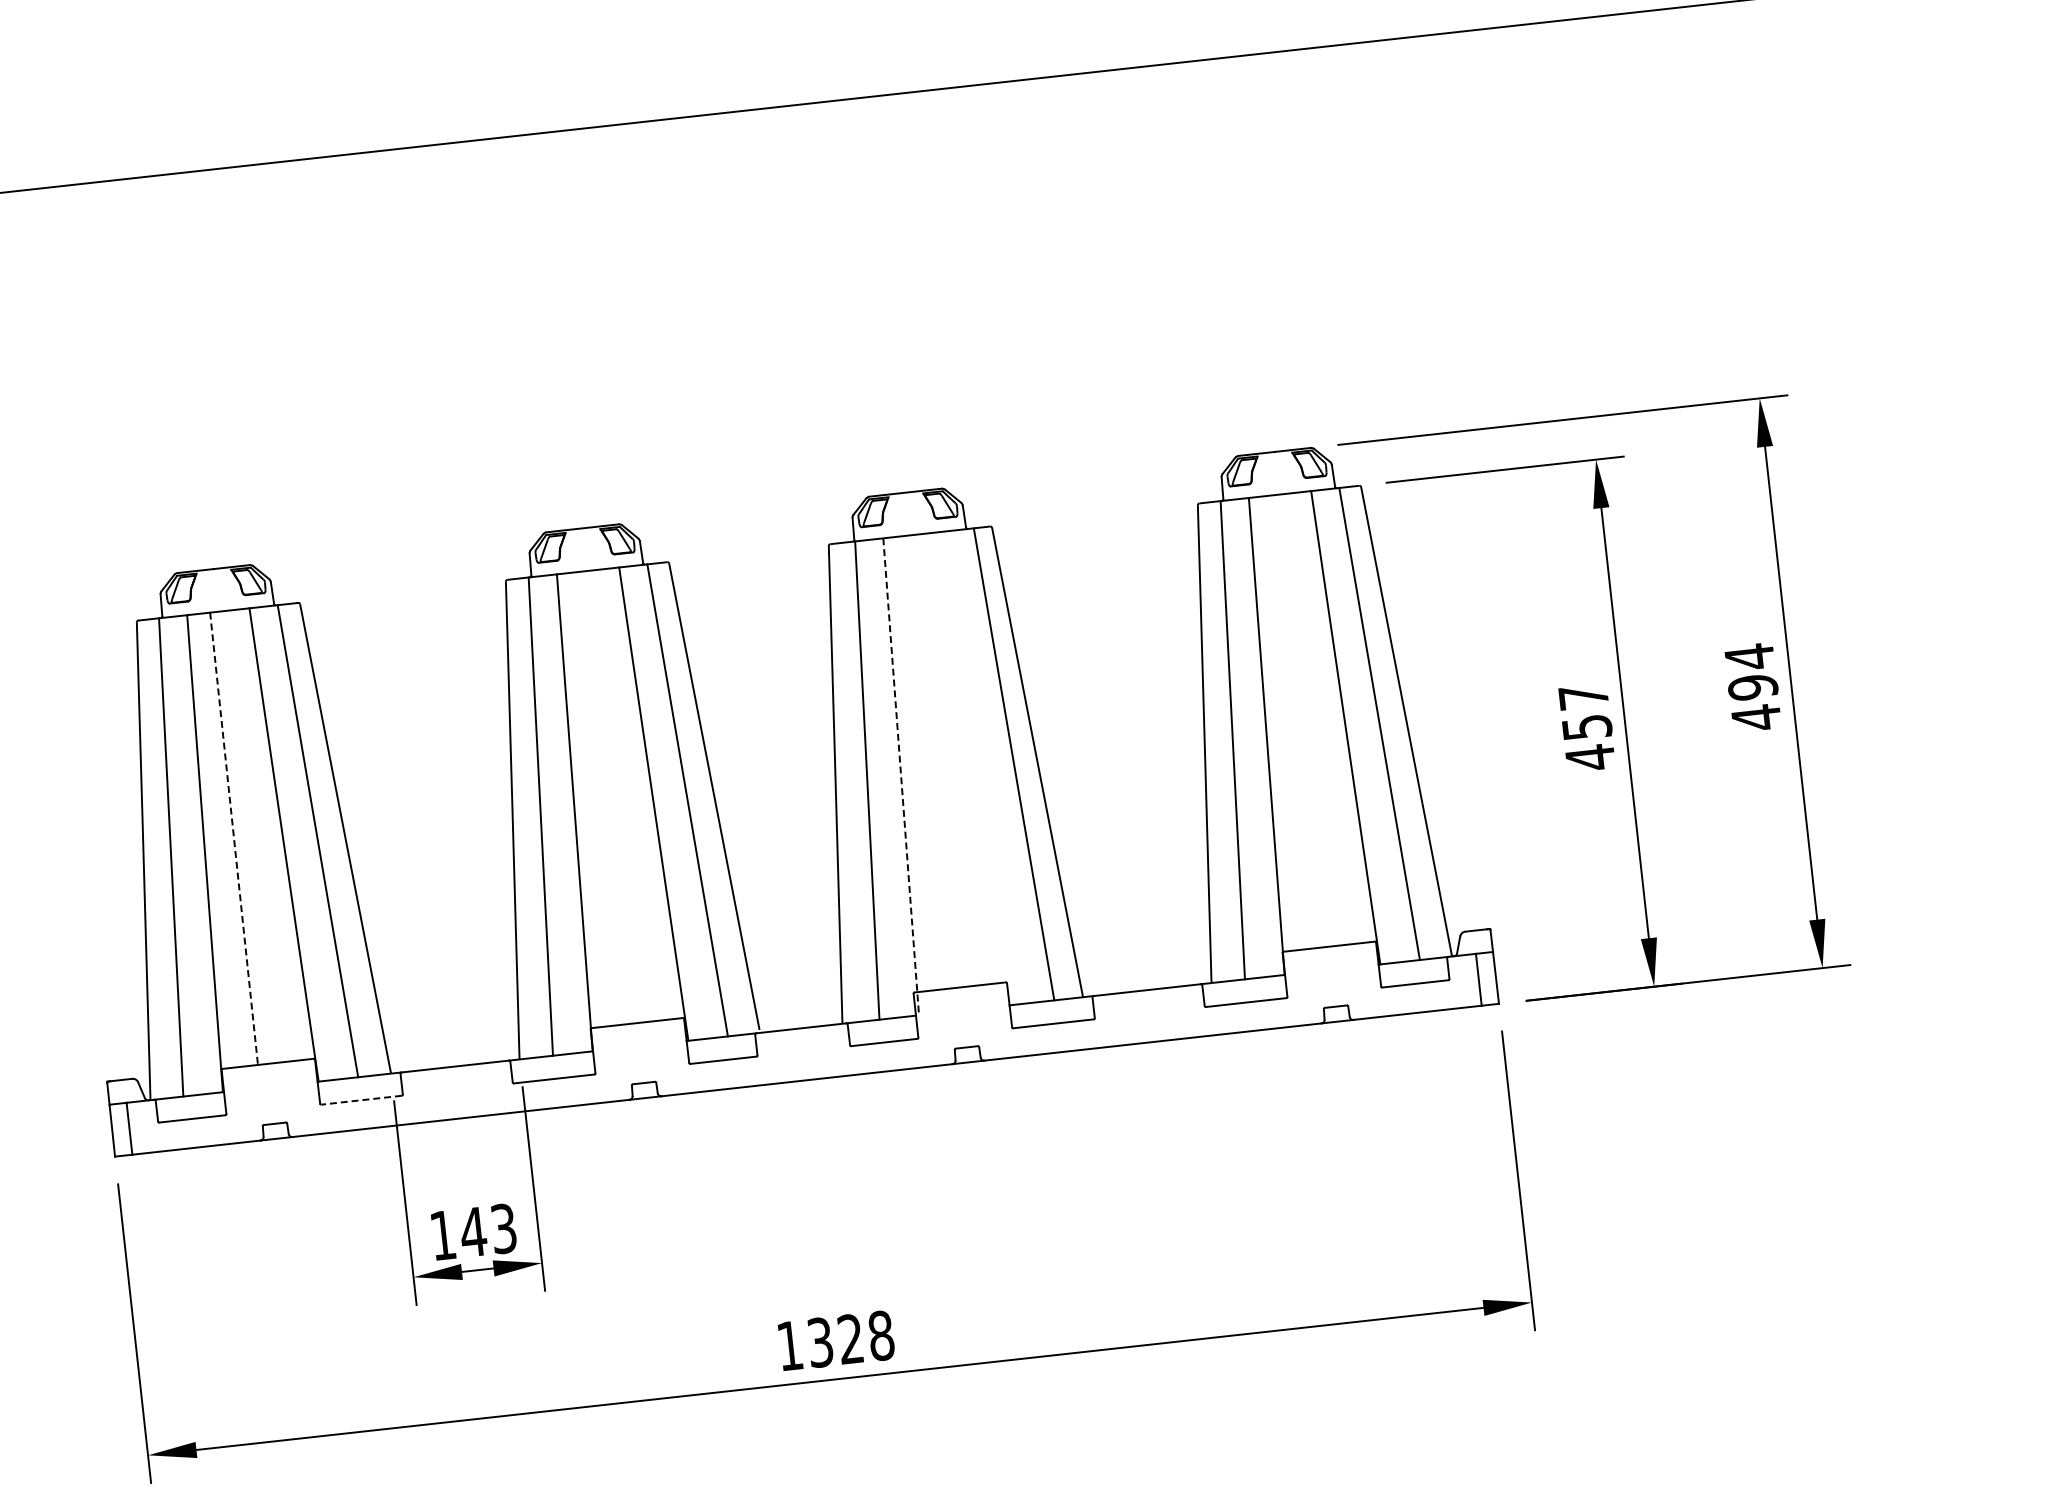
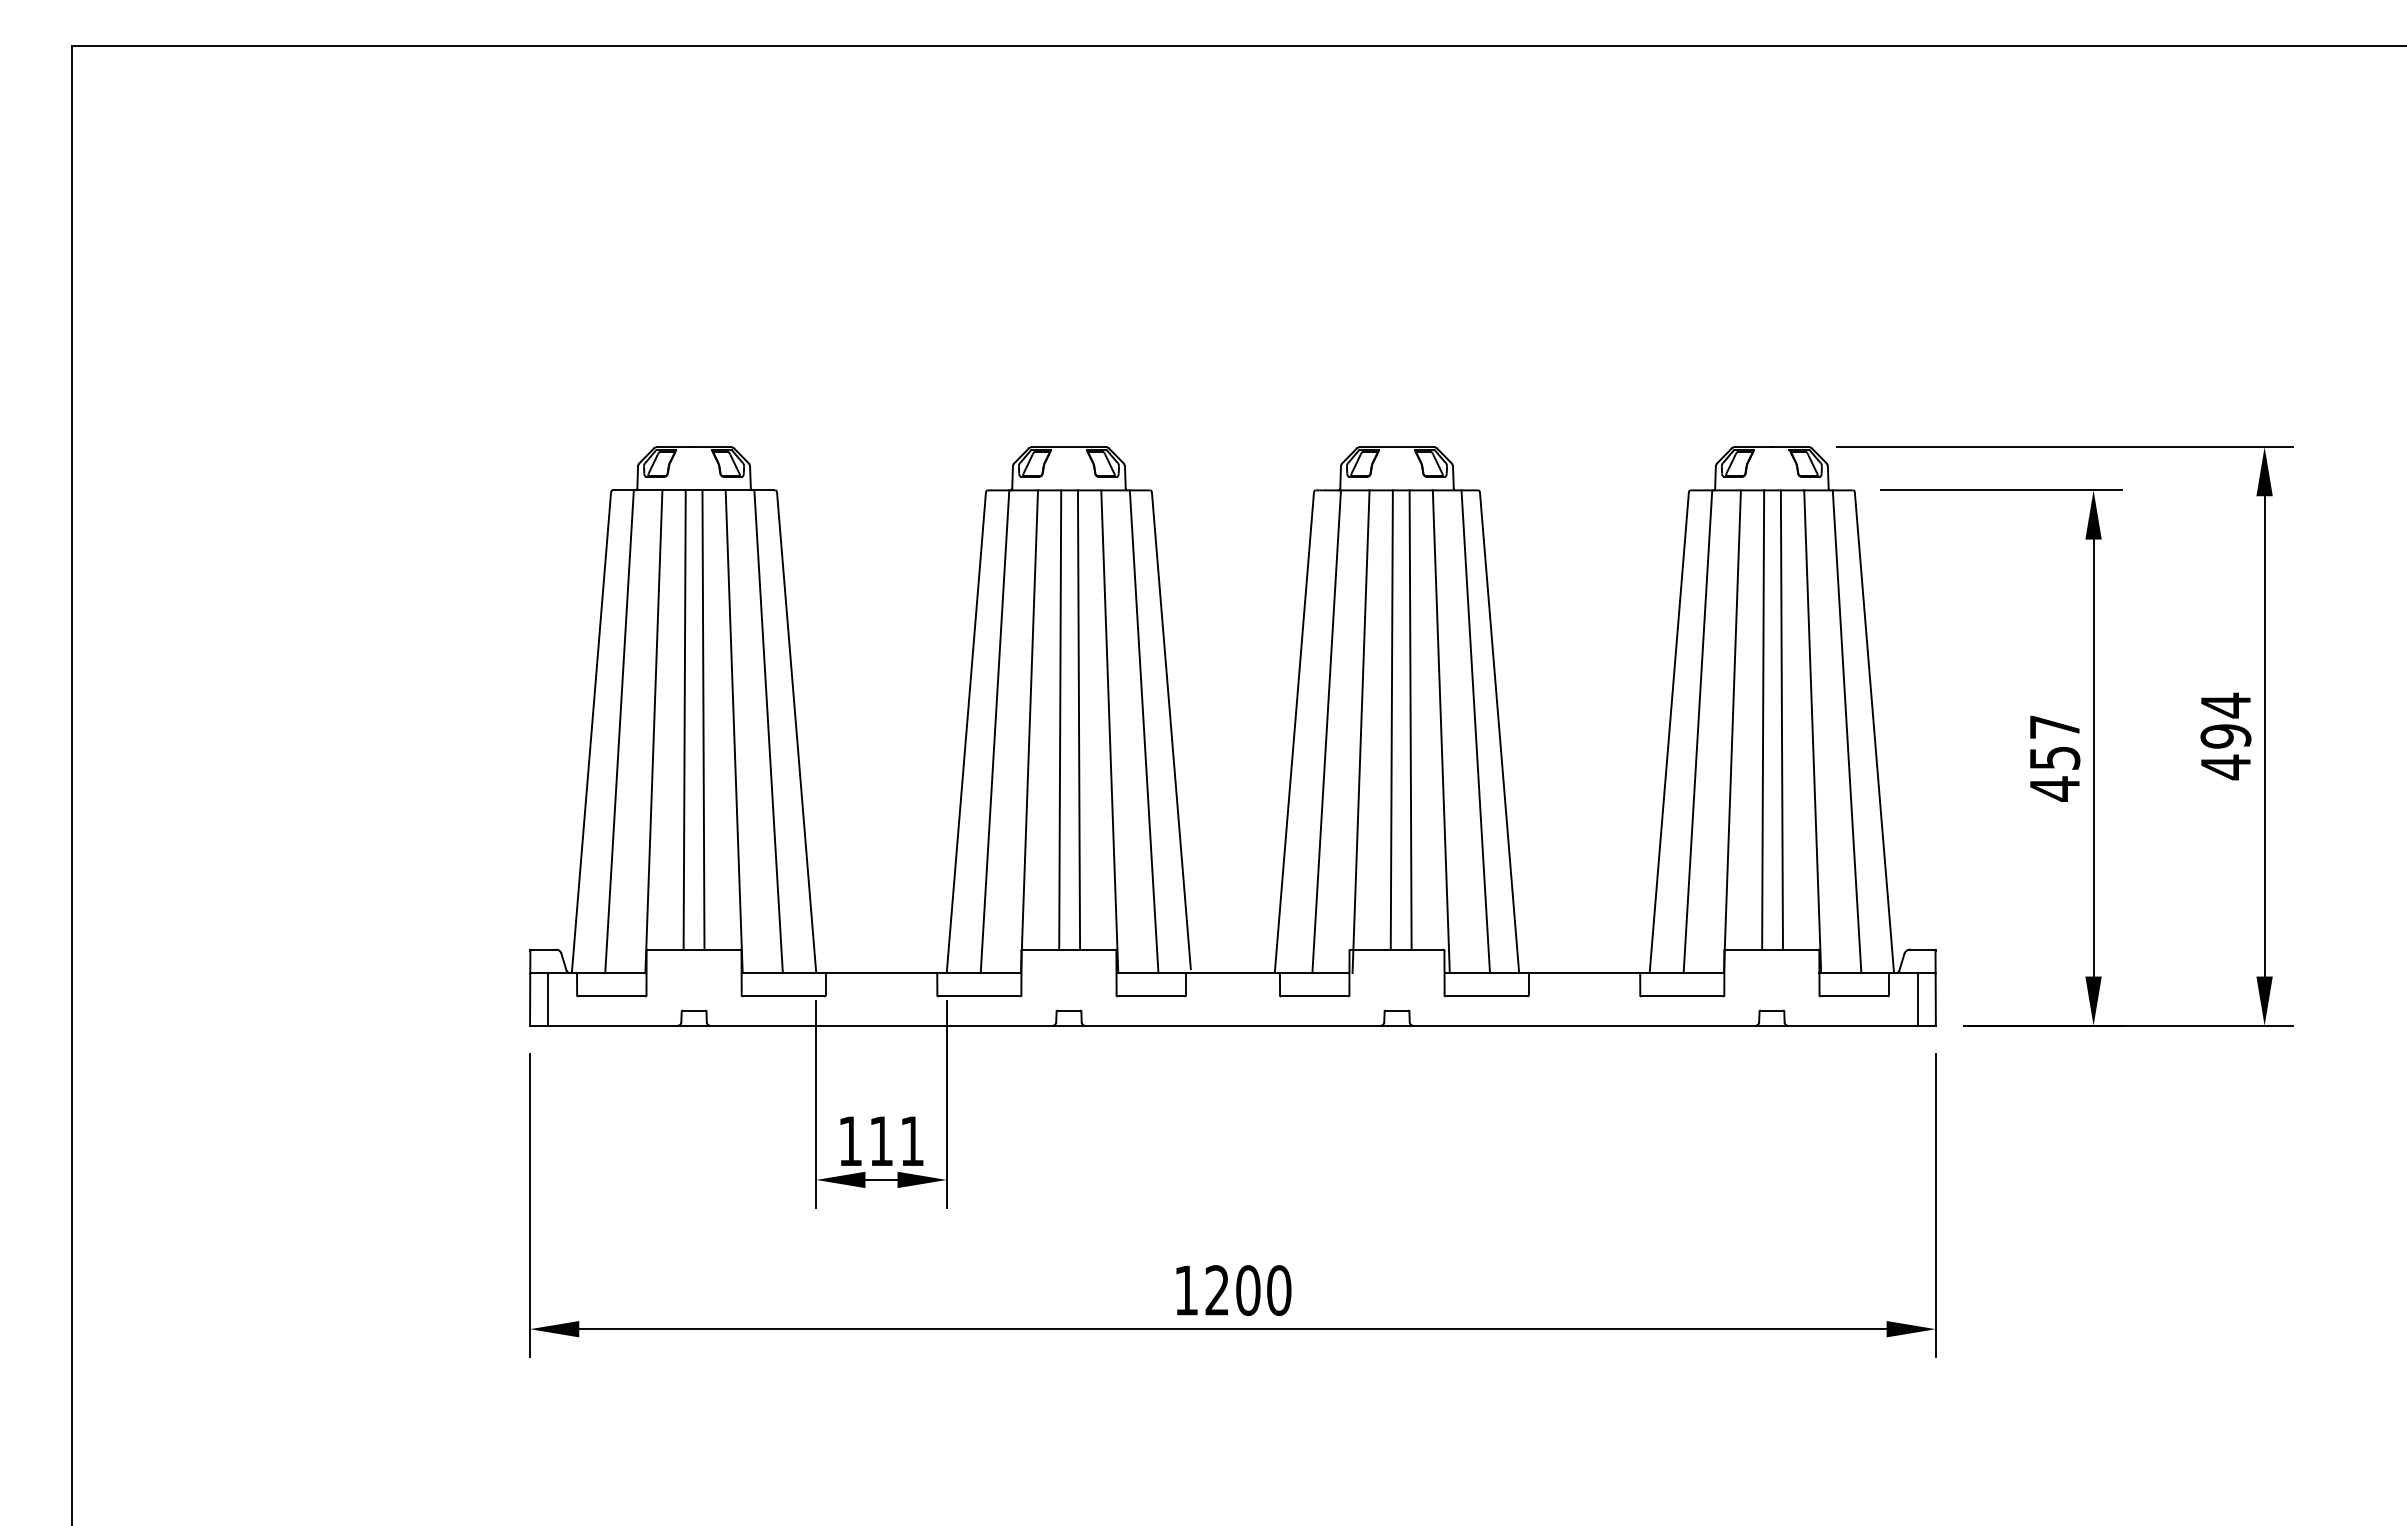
line: (1313, 719) -> (1781, 719), added
line: (1296, 721) -> (1763, 719), added
line: (948, 759) -> (1410, 719), added
line: (929, 761) -> (1391, 719), added
line: (979, 767) -> (1440, 731), added
line: (901, 777) -> (1361, 732), dashed -> solid
line: (621, 795) -> (1078, 719), added
line: (603, 797) -> (1060, 719), added
line: (252, 836) -> (703, 719), added
line: (233, 839) -> (684, 720), dashed -> solid
line: (361, 1100) -> (783, 996), dashed -> solid
text: (487, 1229) -> (895, 1140), 143 -> 111
text: (851, 1339) -> (1248, 1290), 1328 -> 1200

